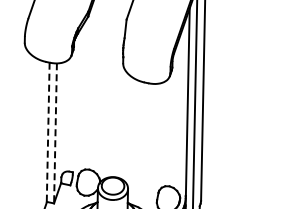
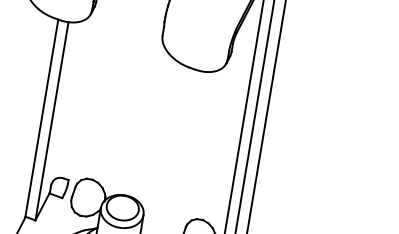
line: (48, 132) -> (42, 118), dashed -> solid
line: (55, 133) -> (51, 121), dashed -> solid

